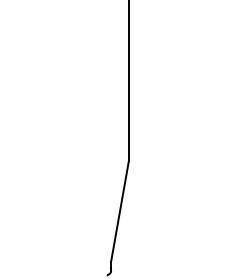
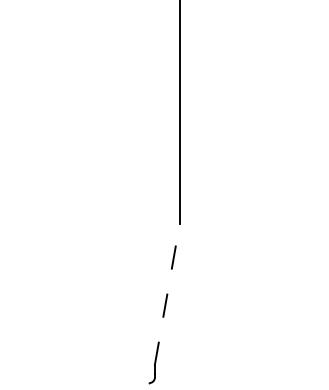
line: (119, 211) -> (166, 294), solid -> dashed

